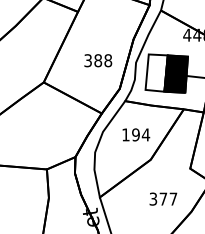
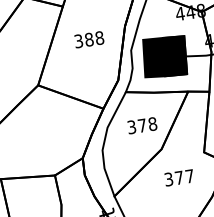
text: (98, 60) -> (89, 39), moved
fill: (156, 72) -> (153, 57), added
text: (136, 134) -> (142, 125), 194 -> 378
text: (163, 198) -> (179, 177), moved

